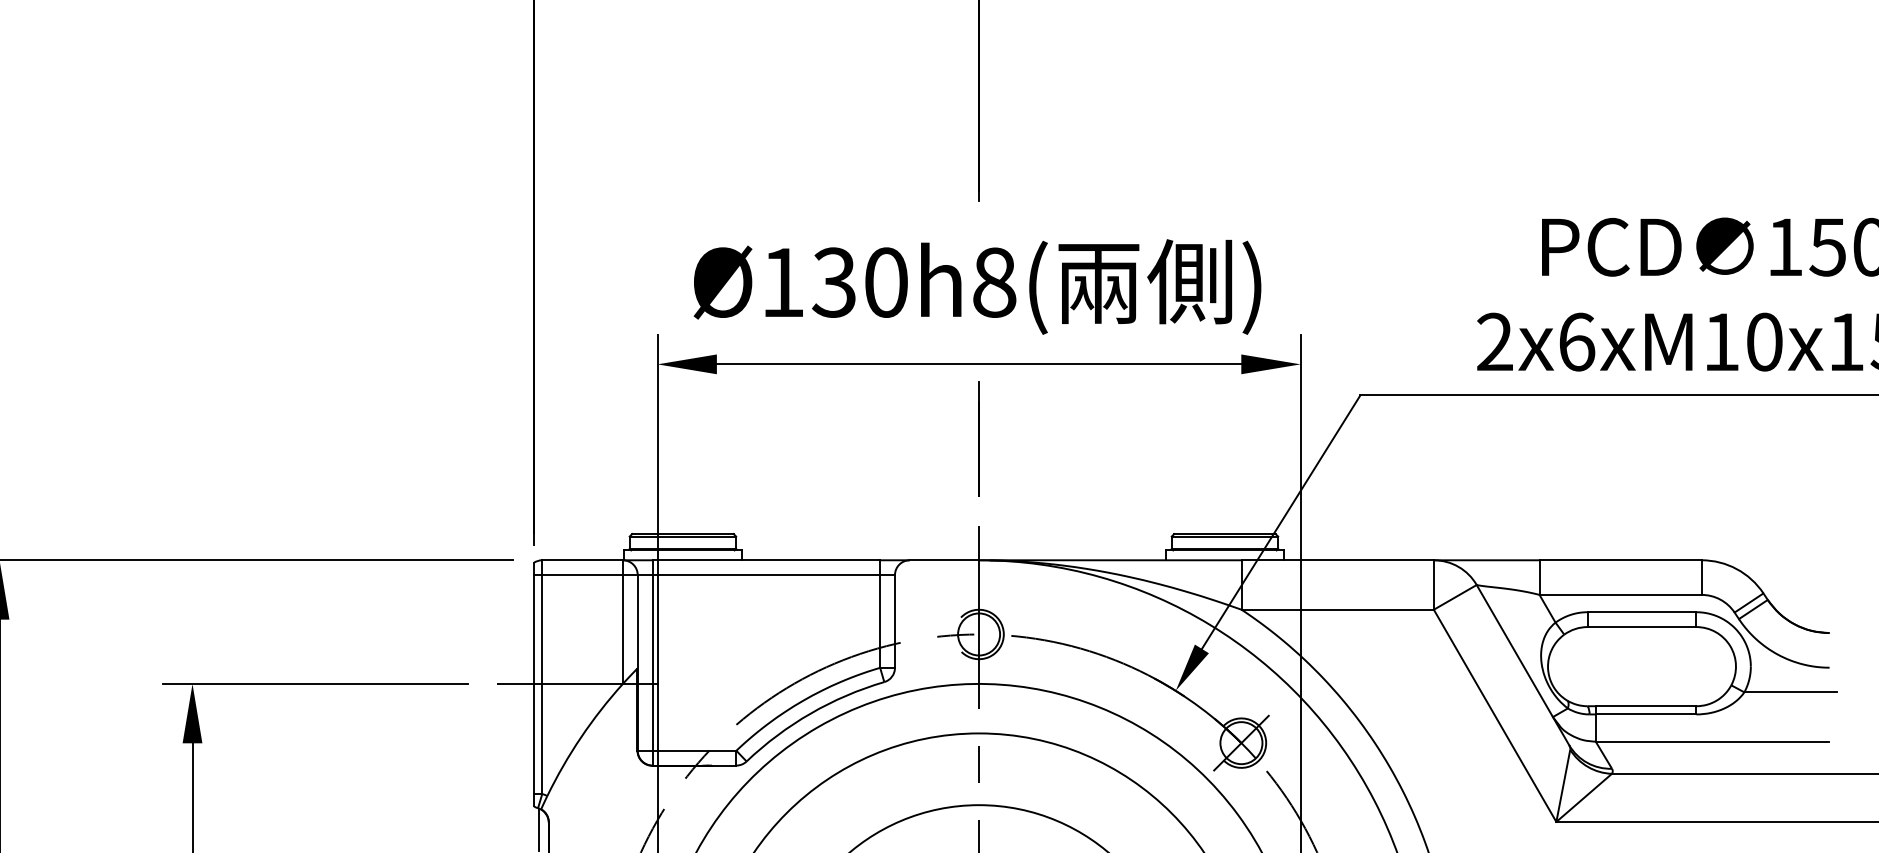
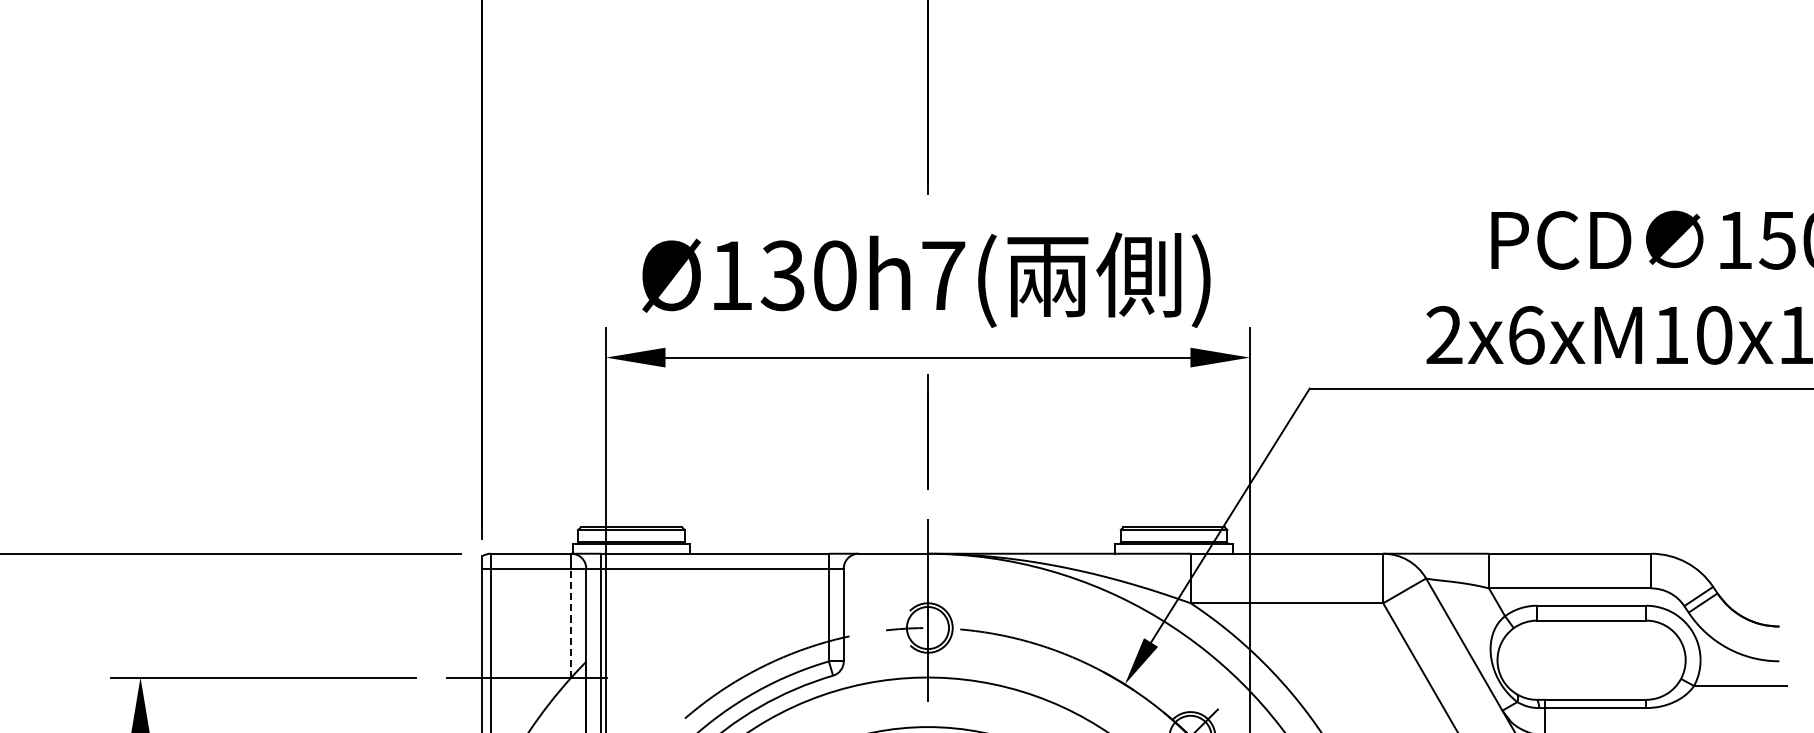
text: (994, 282) -> (943, 275), Ø130h8( -> Ø130h7(
line: (622, 629) -> (570, 623), solid -> dashed

